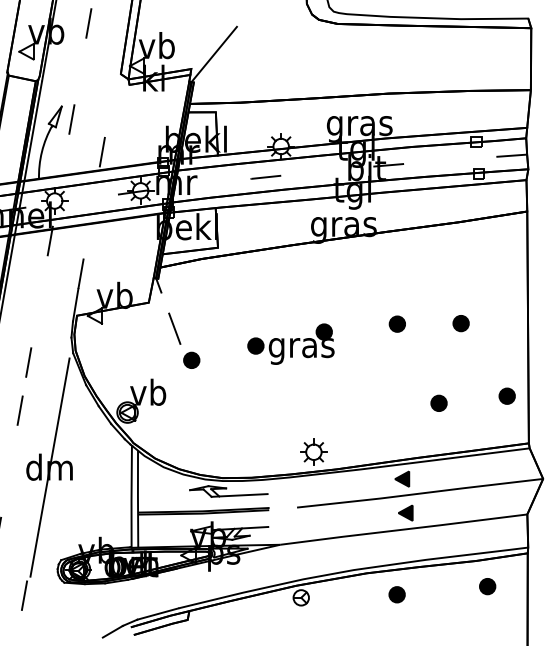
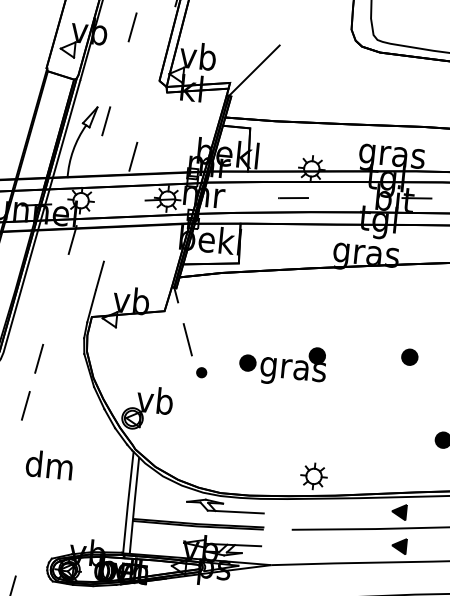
part: (290, 343) -> (282, 363), moved
part: (191, 359) -> (201, 371), size x0.6
line: (49, 467) -> (49, 465), removed

